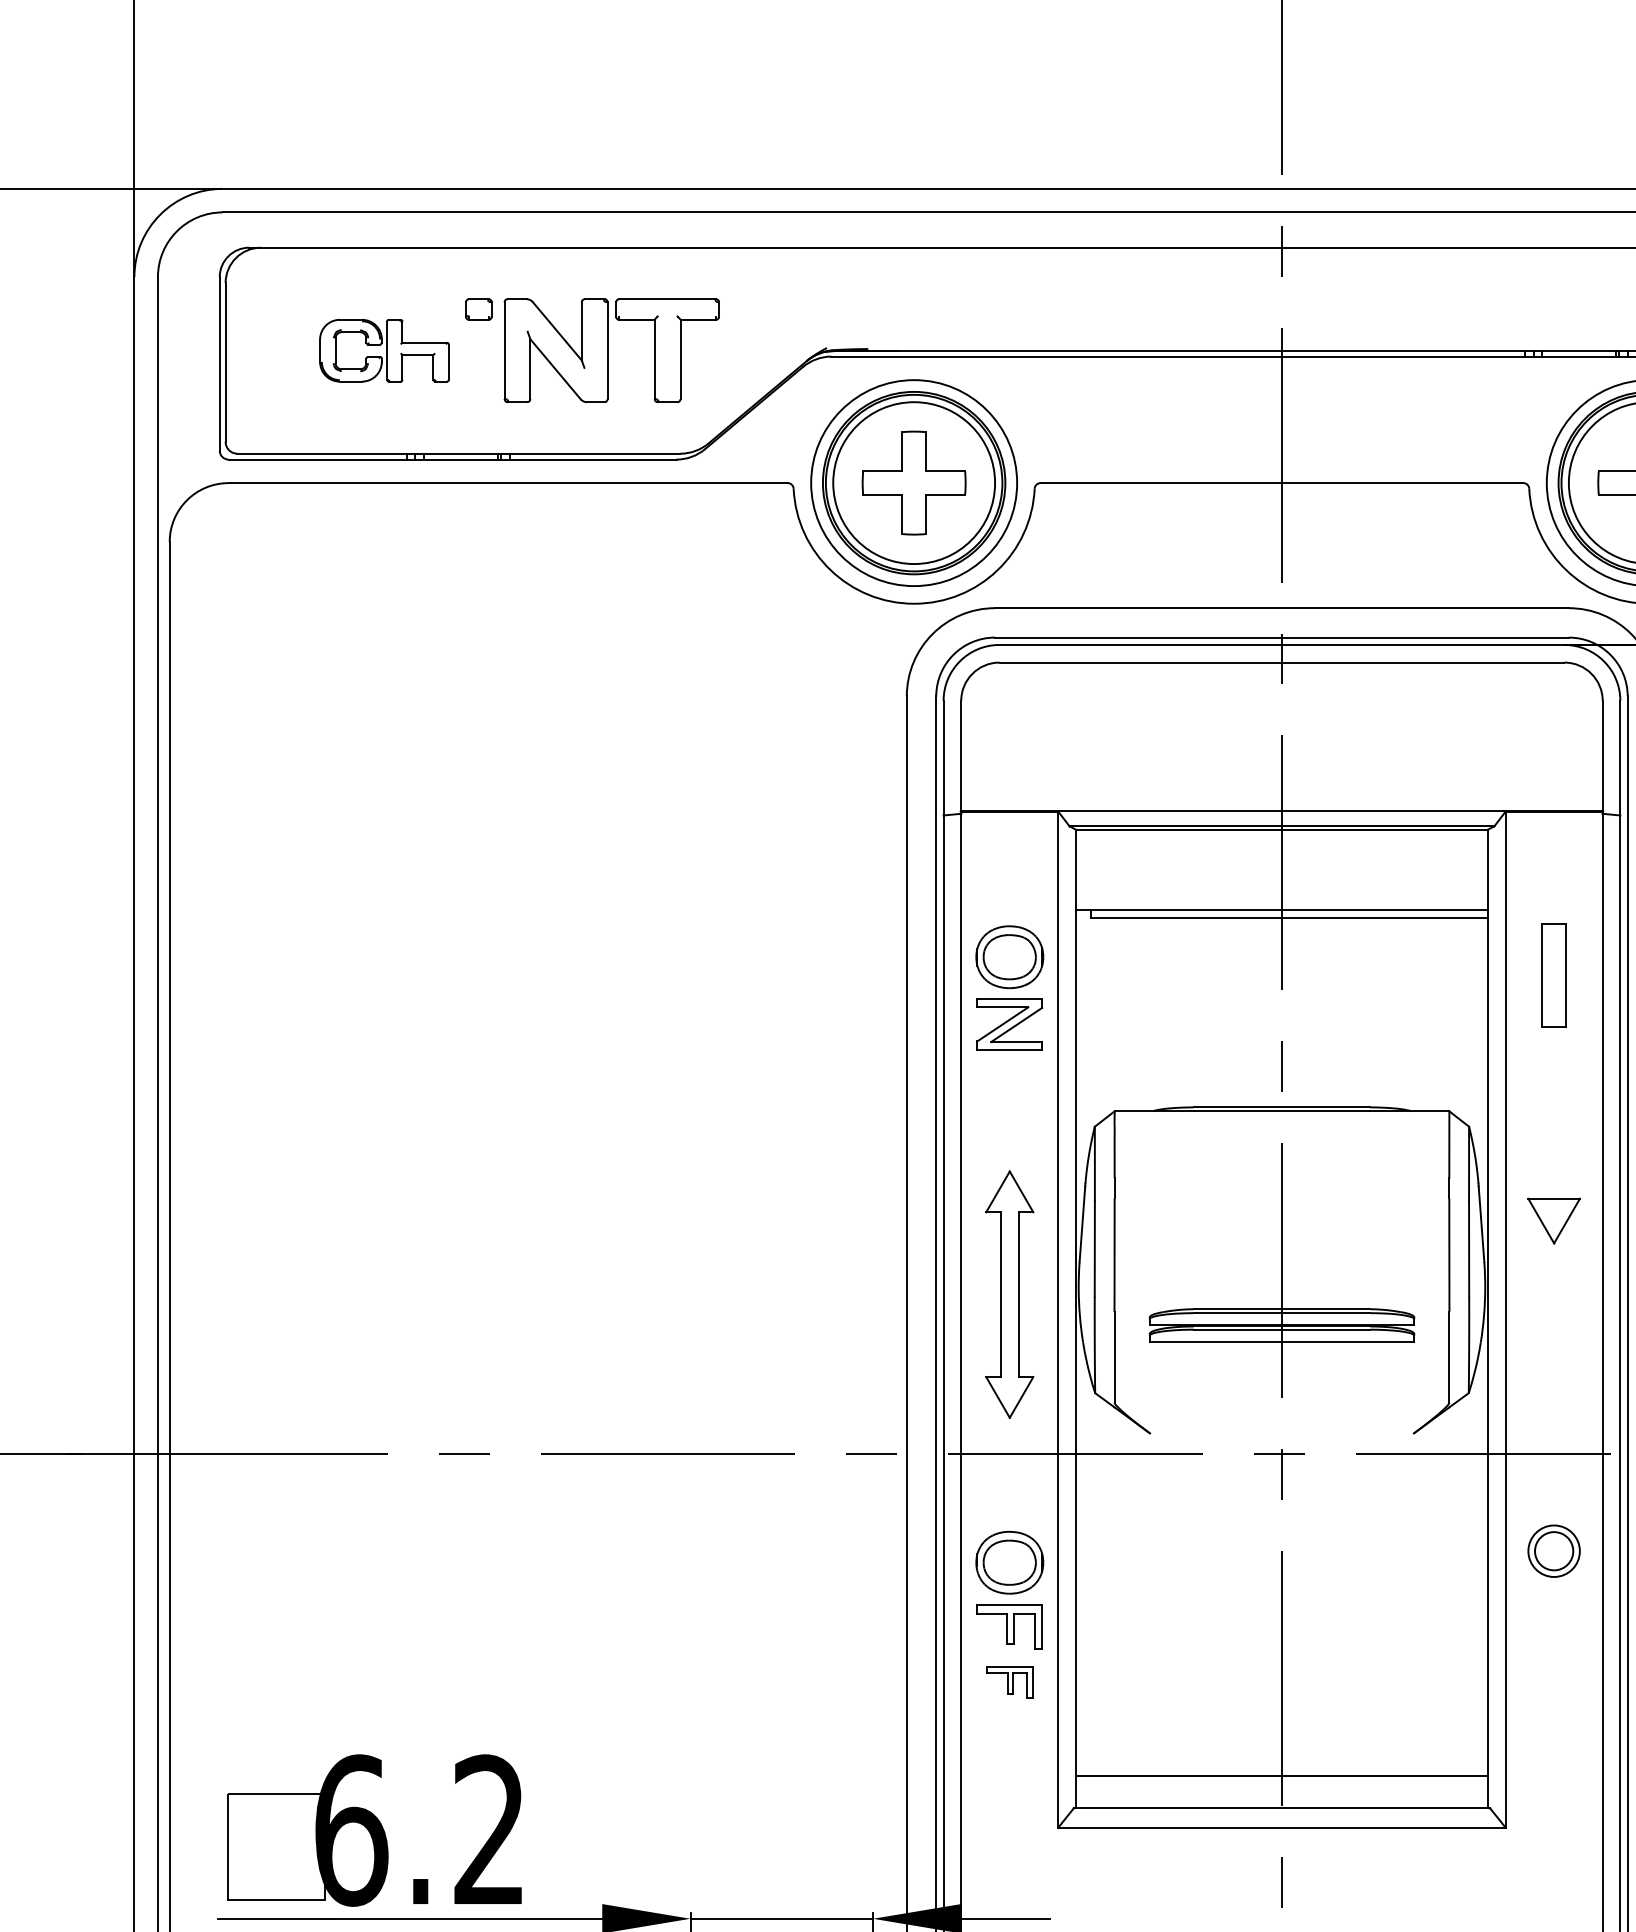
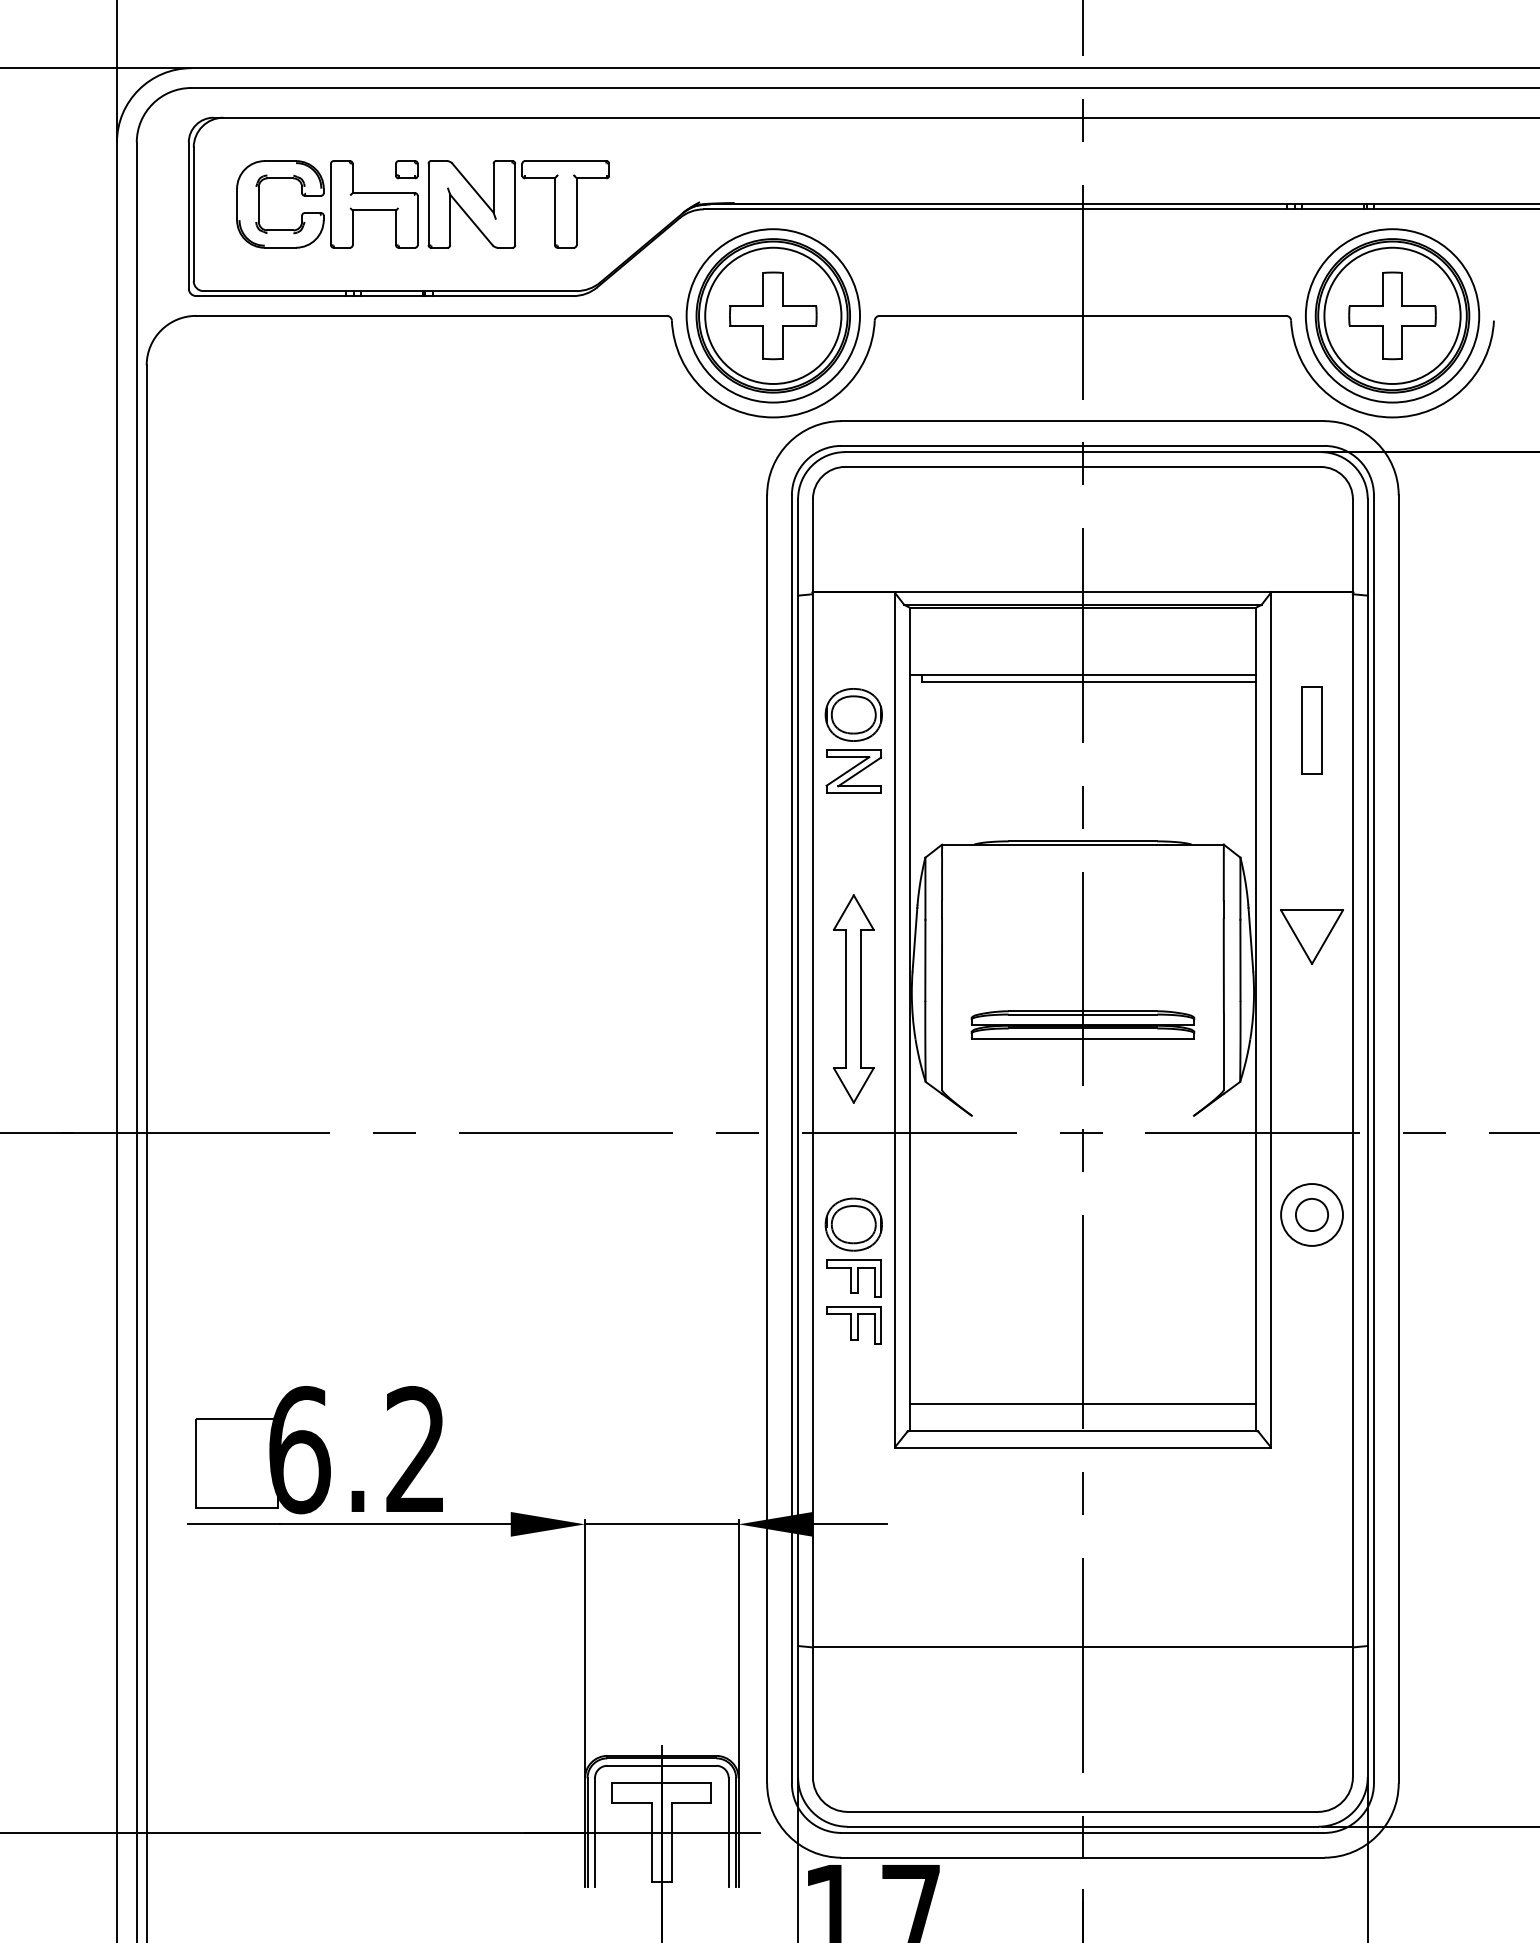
part: (384, 350) -> (327, 204), size x1.67
part: (1553, 1220) -> (1311, 936), size x1.43
circle: (1553, 1550) -> (1311, 1214), size x1.43
part: (1009, 1682) -> (853, 1325), size x1.43

